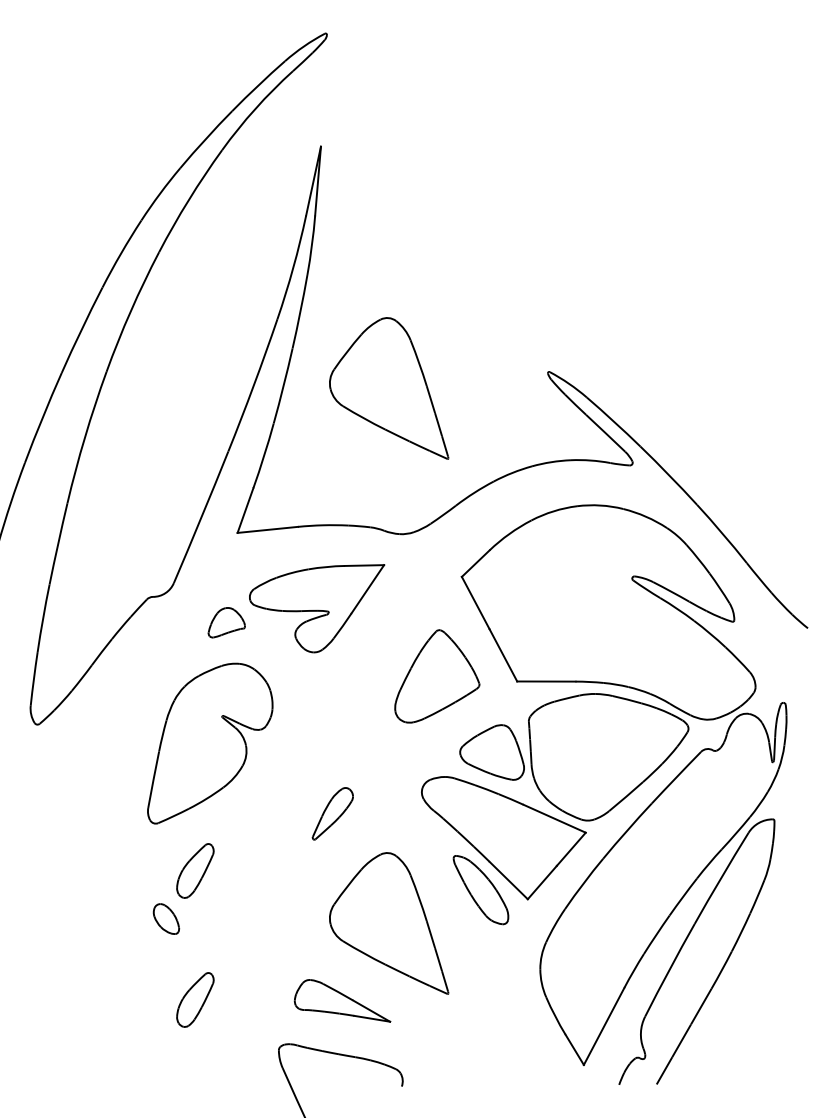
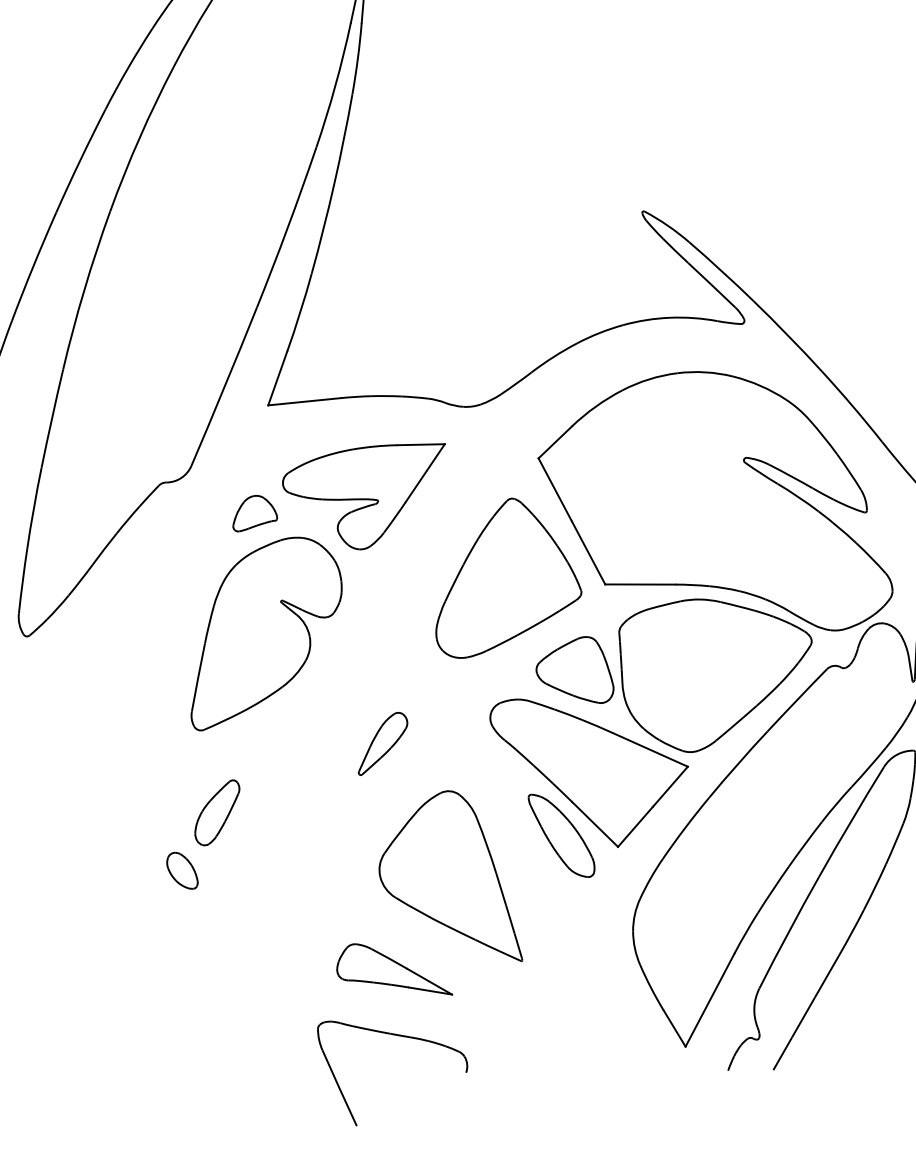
part: (389, 388) -> (451, 231), removed
part: (437, 676) -> (509, 578), size x1.43
part: (210, 743) -> (266, 633), moved
part: (195, 999) -> (217, 967), removed

